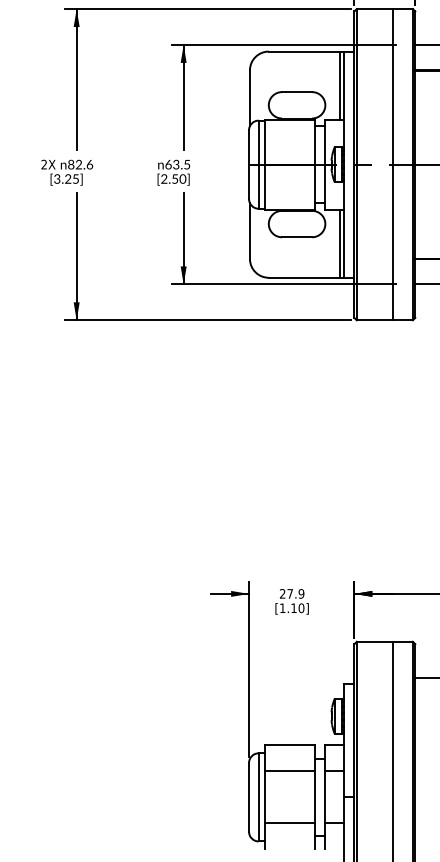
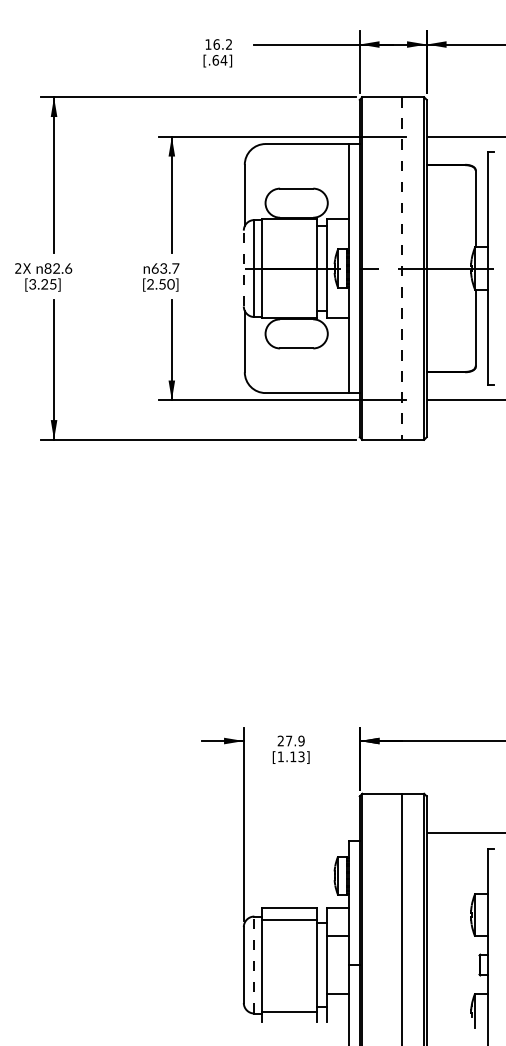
line: (340, 85) -> (344, 181), removed
text: (186, 164) -> (175, 268), 63.5 -> 63.7
line: (248, 164) -> (243, 268), solid -> dashed
line: (392, 165) -> (401, 269), solid -> dashed
line: (340, 243) -> (344, 355), removed
text: (301, 607) -> (301, 756), [1.10] -> [1.13]
line: (289, 771) -> (288, 920), moved
line: (258, 796) -> (254, 964), solid -> dashed
line: (289, 823) -> (288, 1011), moved

